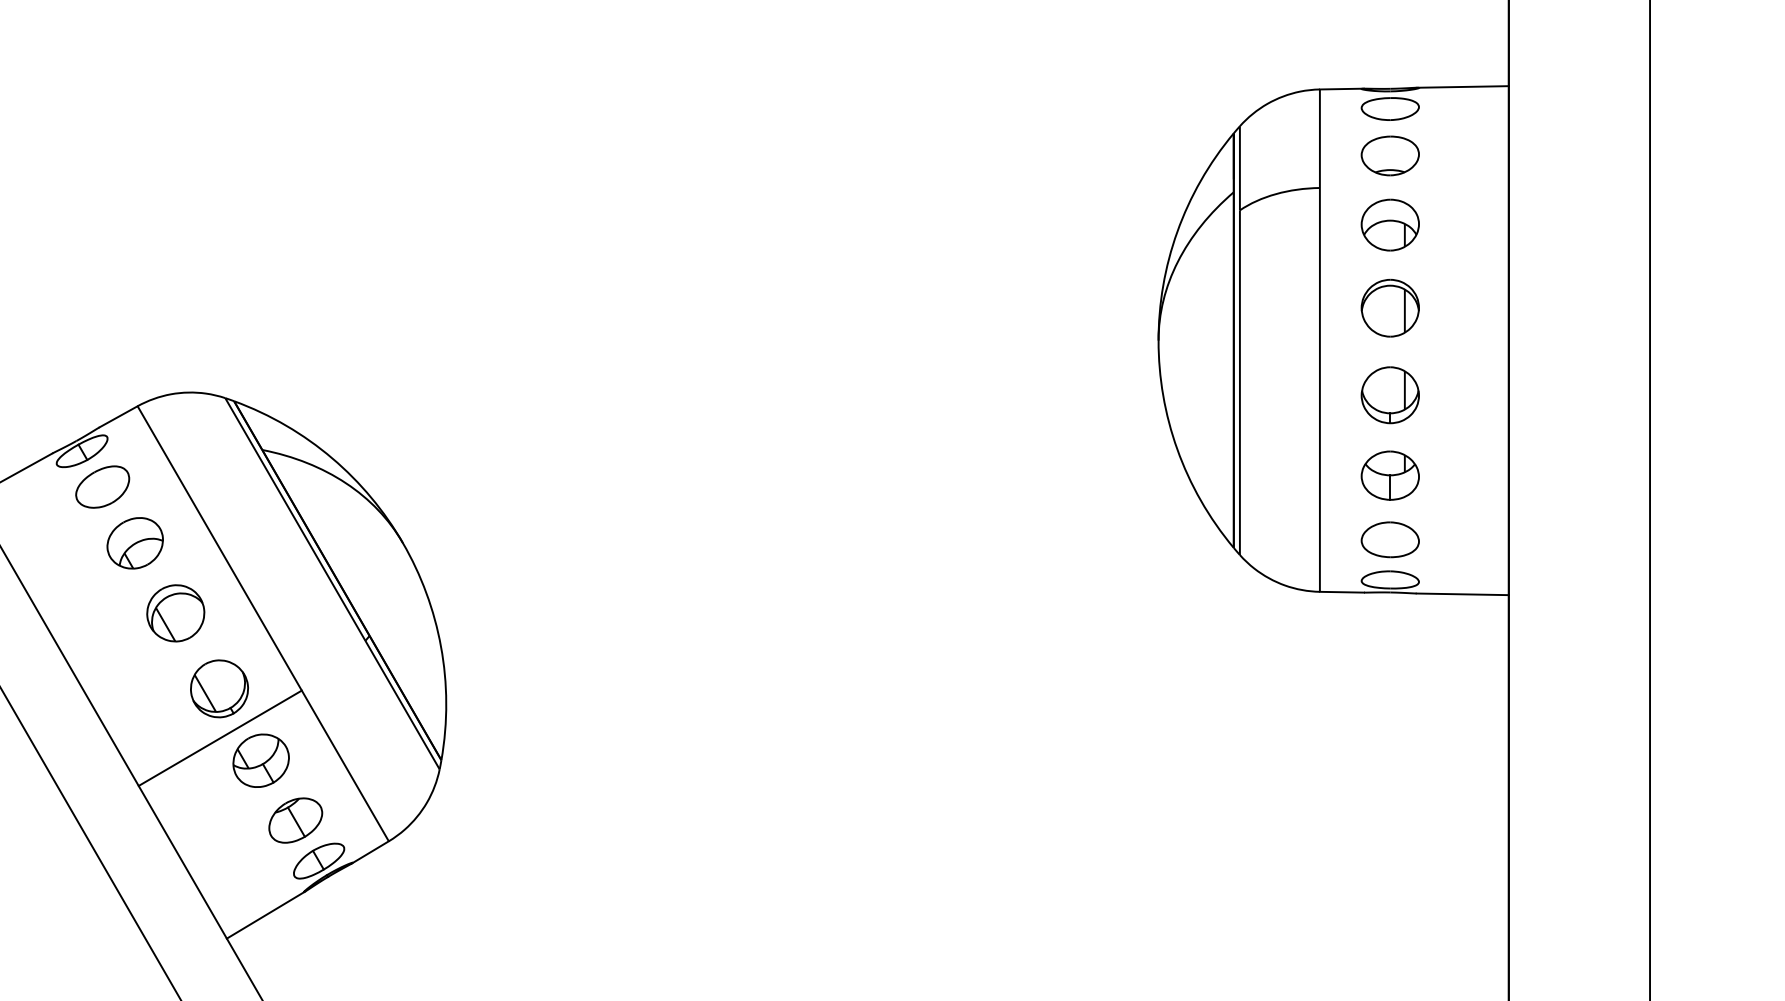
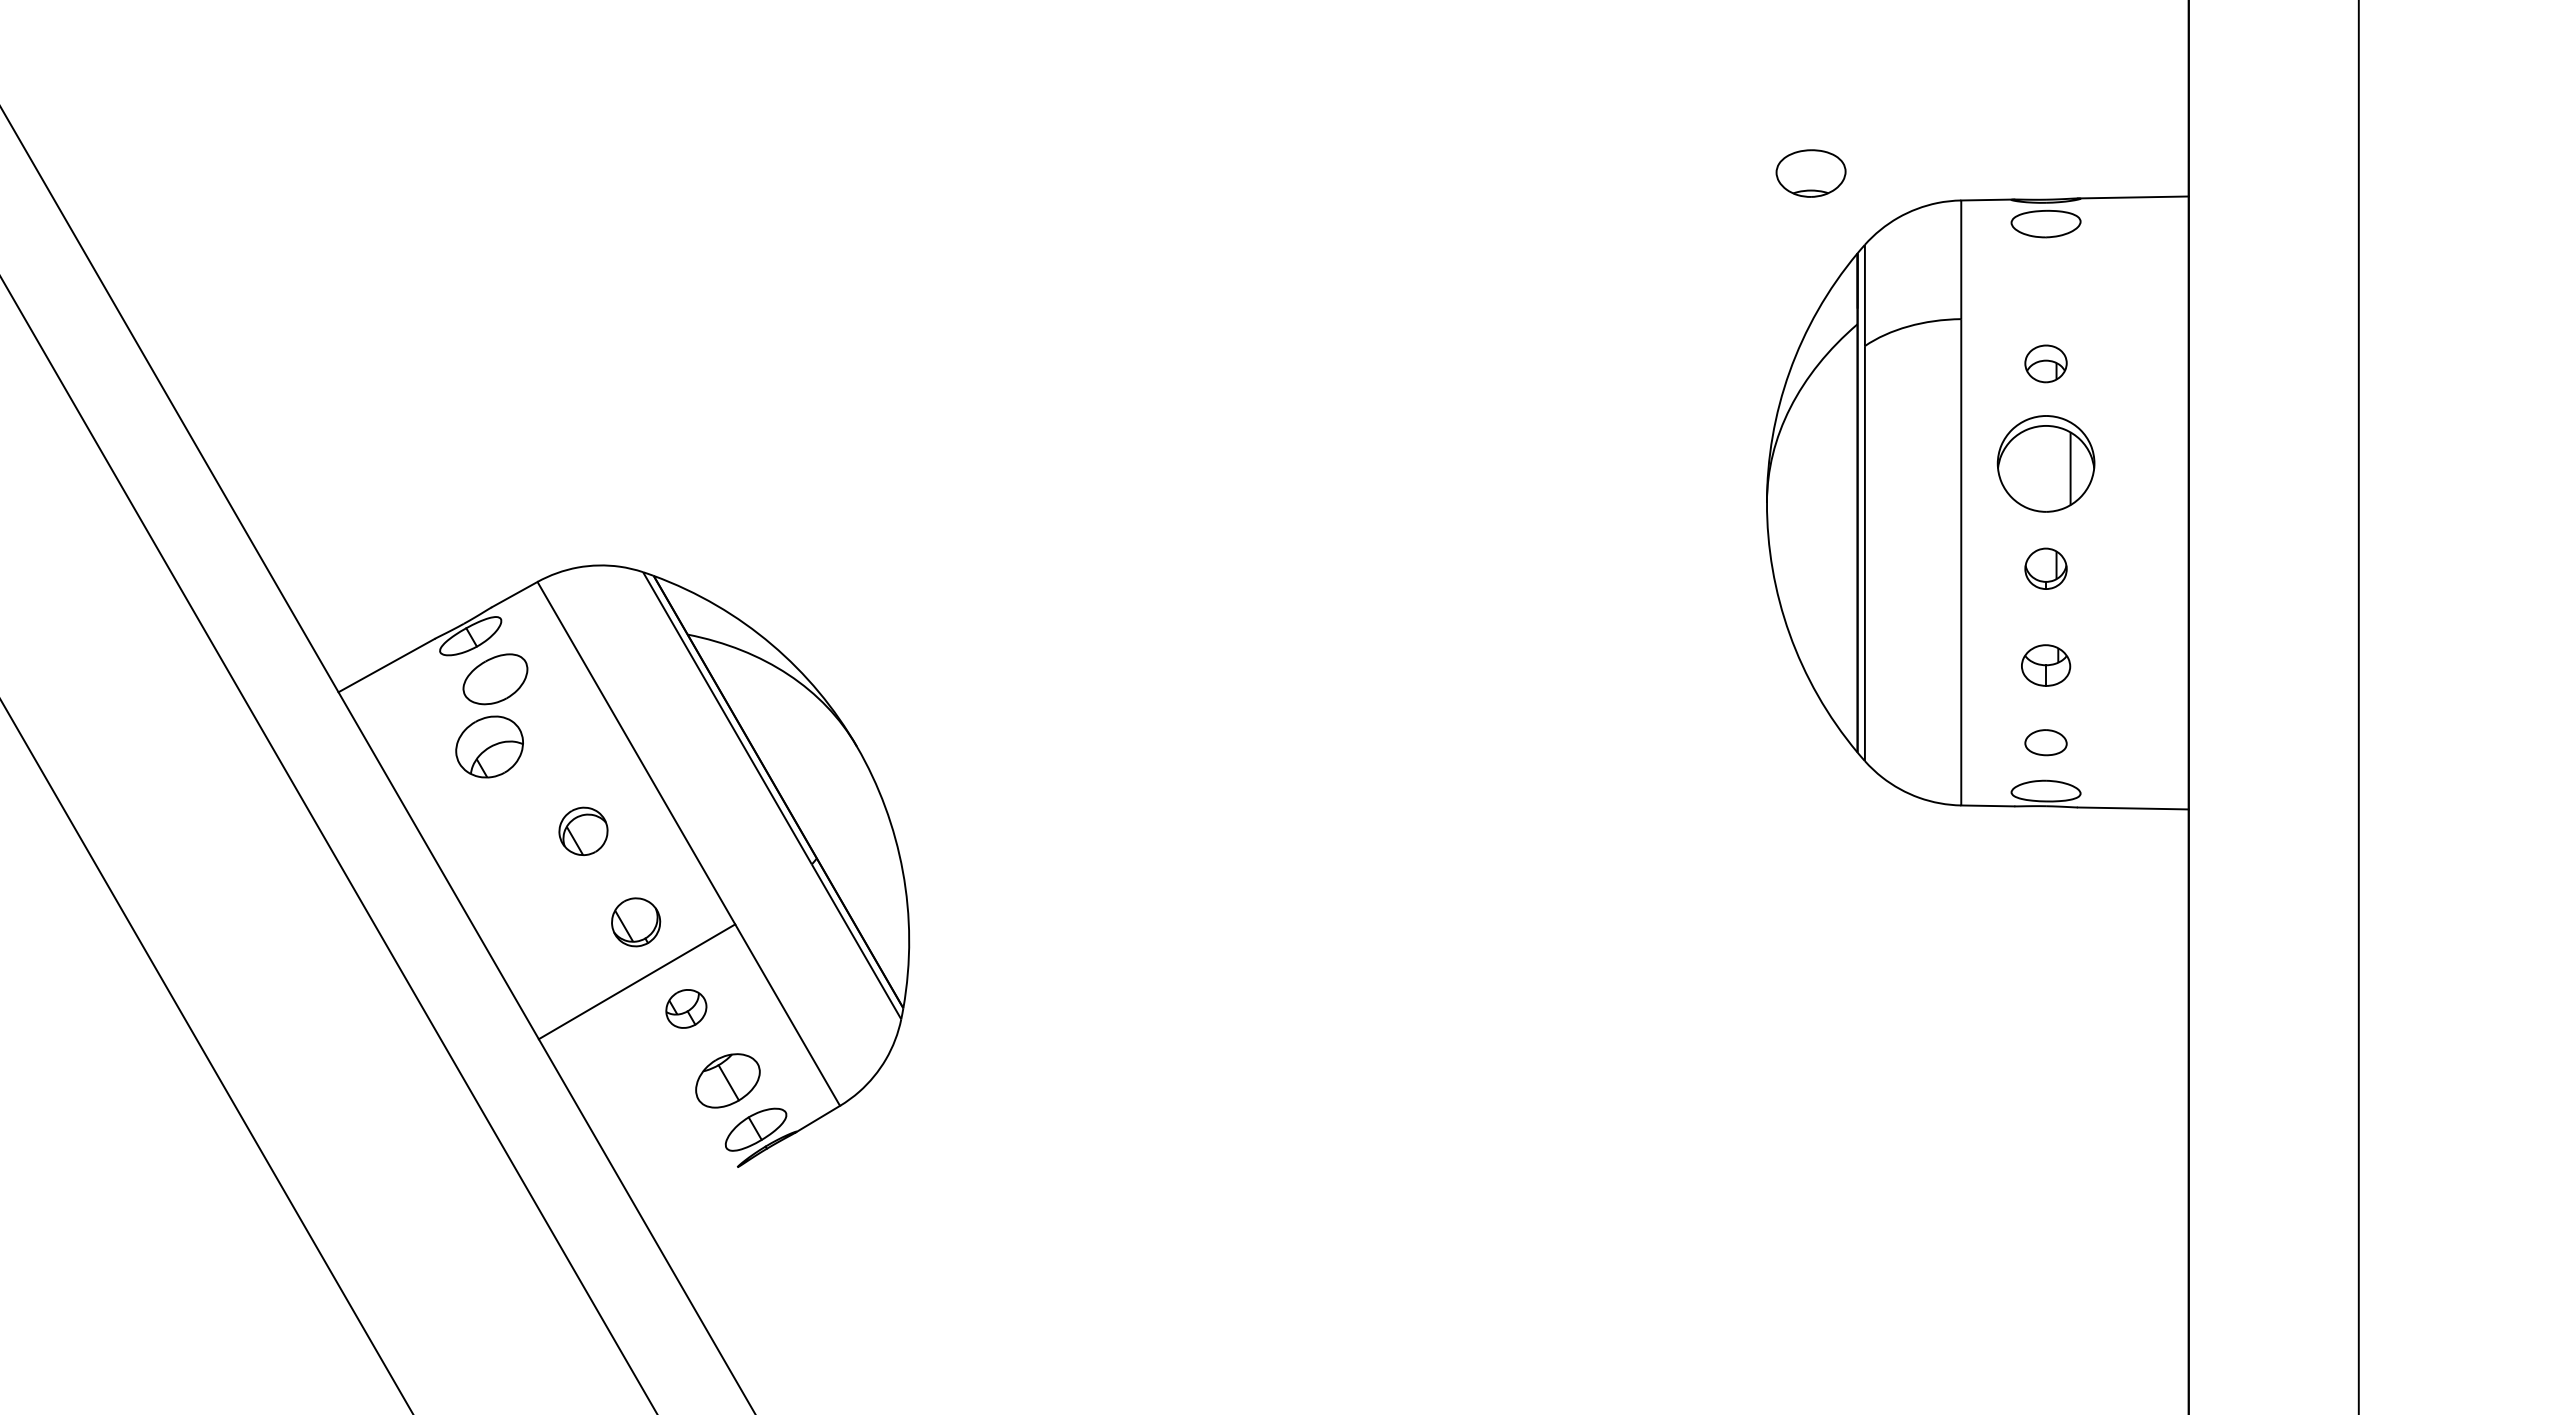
part: (1389, 155) -> (1810, 173), moved
part: (1389, 224) -> (2045, 363), size x0.6
part: (1389, 307) -> (2045, 463), size x1.4
part: (1389, 395) -> (2045, 568), size x0.6
part: (1389, 475) -> (2045, 665), size x0.7
part: (1389, 539) -> (2045, 742), size x0.6
part: (135, 542) -> (489, 746), moved
part: (175, 613) -> (583, 831), size x0.7
part: (218, 689) -> (635, 922), size x0.7
part: (261, 760) -> (686, 1008), size x0.6
line: (265, 914) -> (691, 1194), removed

